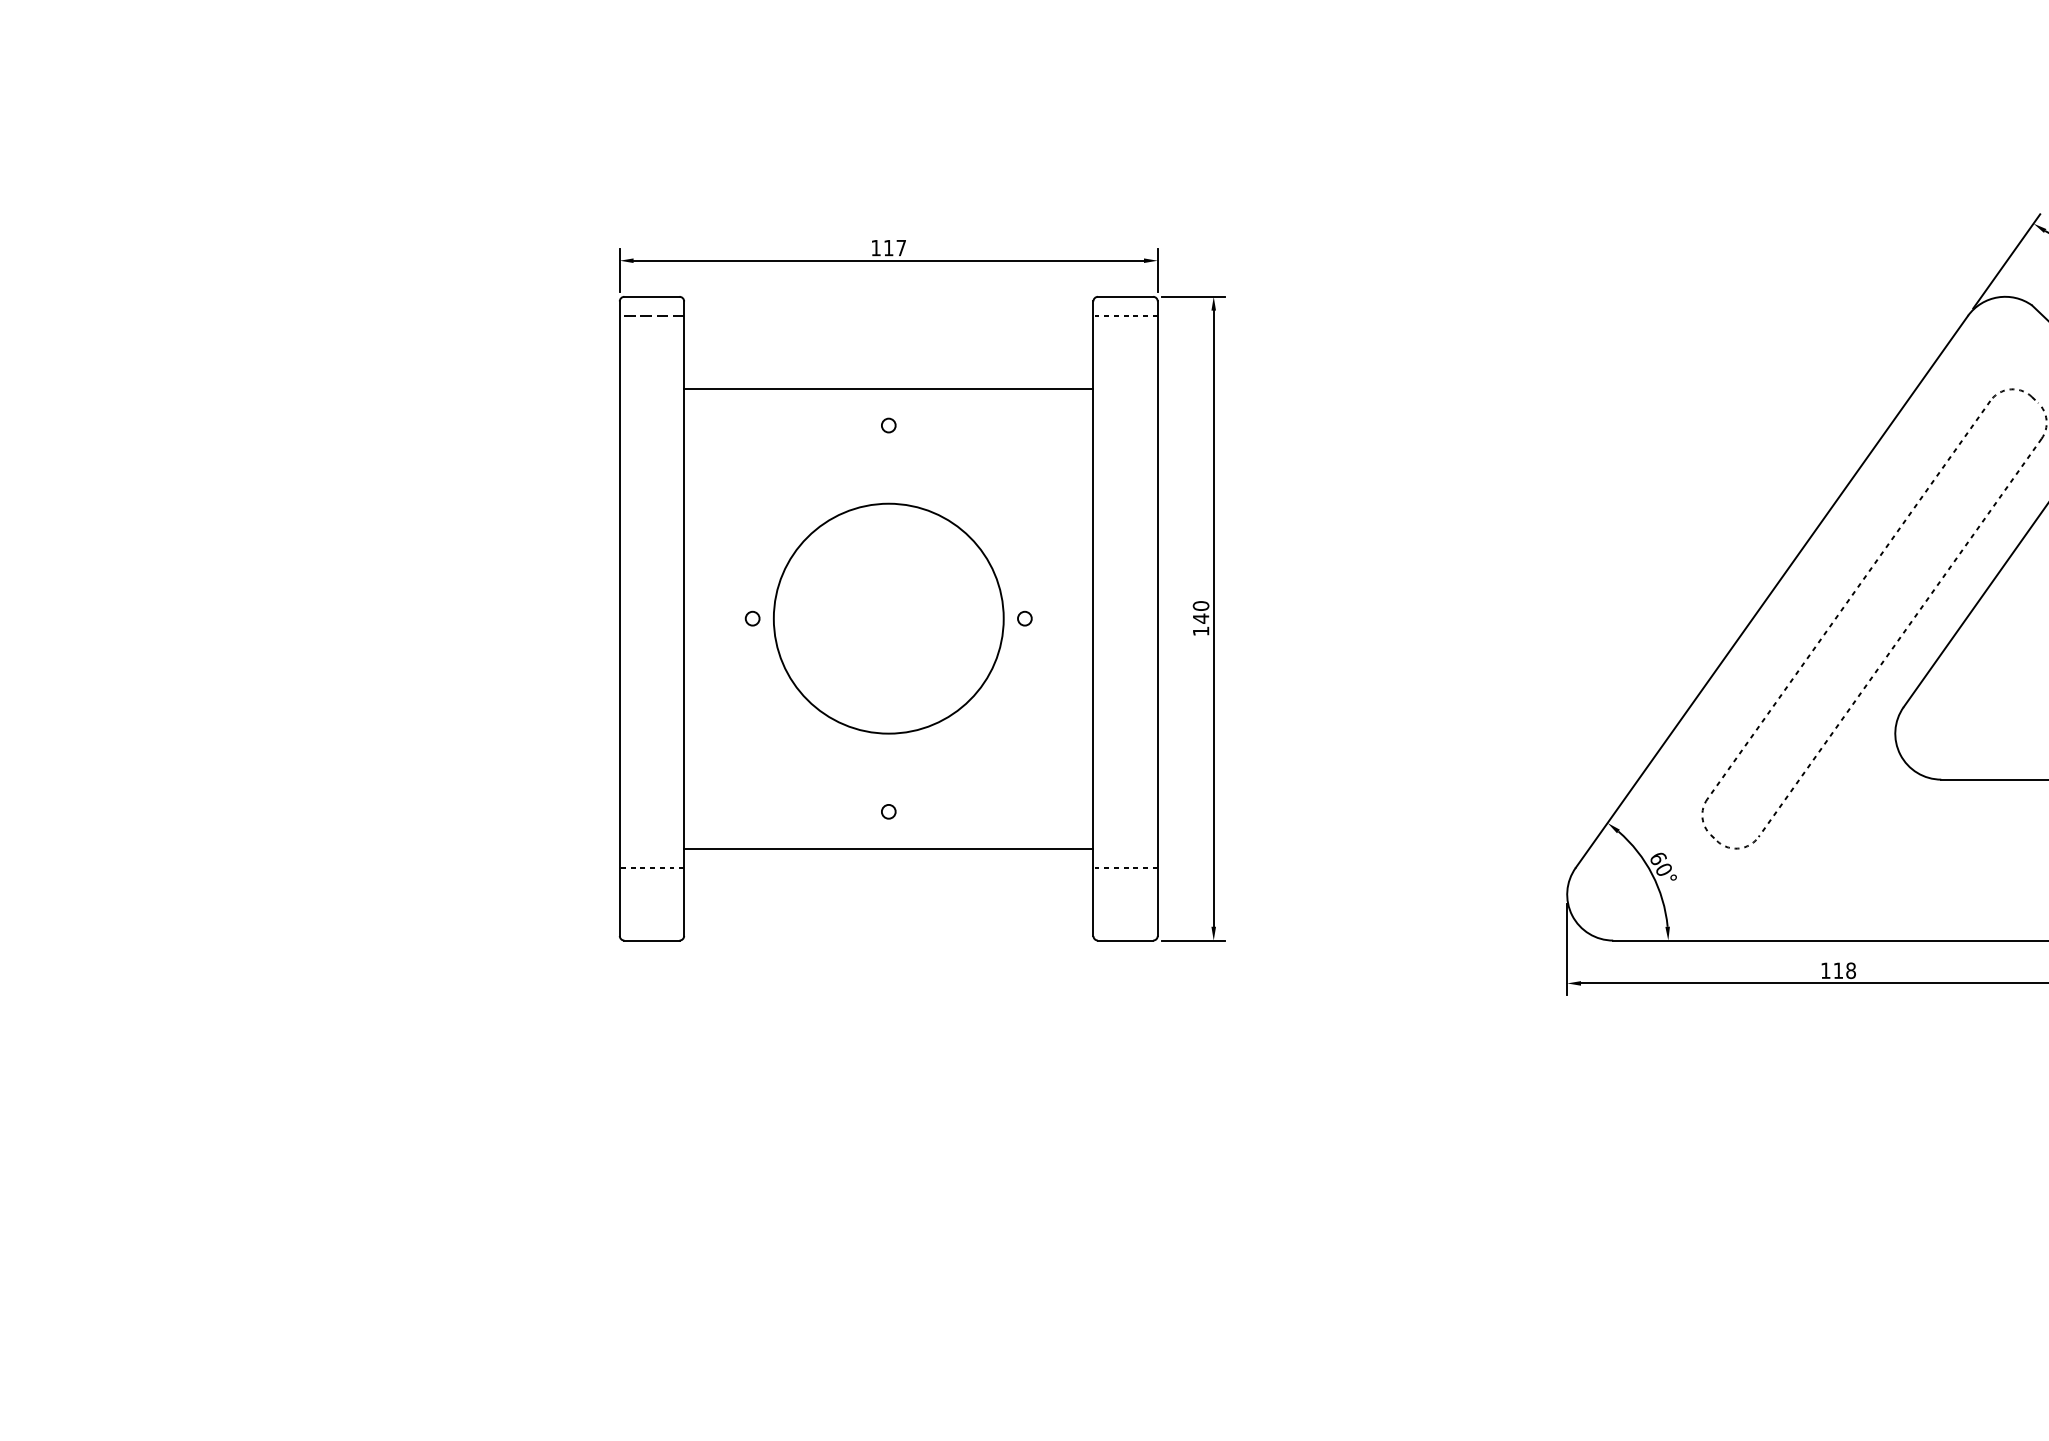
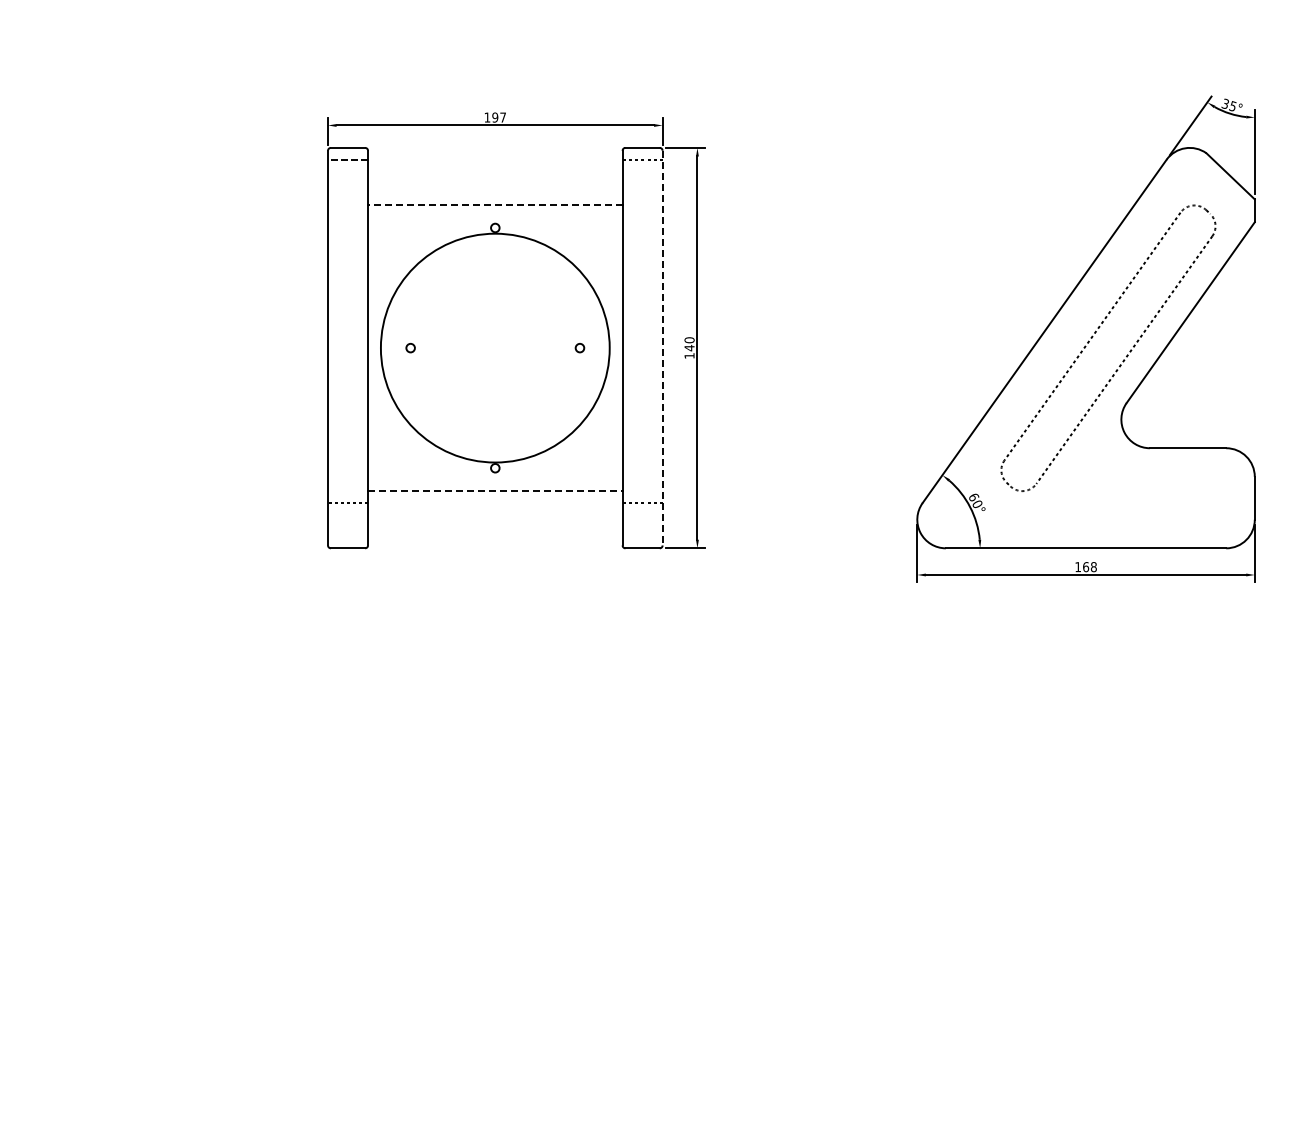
text: (889, 247) -> (495, 117), 117 -> 197
line: (887, 389) -> (494, 205), solid -> dashed
circle: (887, 617) -> (494, 347), size x1.6
line: (1157, 619) -> (662, 348), solid -> dashed
line: (889, 849) -> (495, 491), solid -> dashed
text: (1839, 971) -> (1086, 567), 118 -> 168

